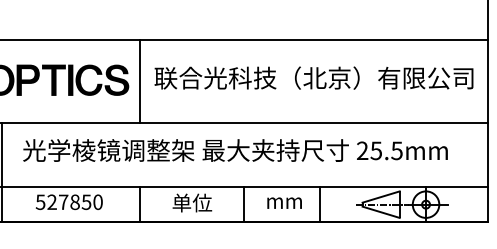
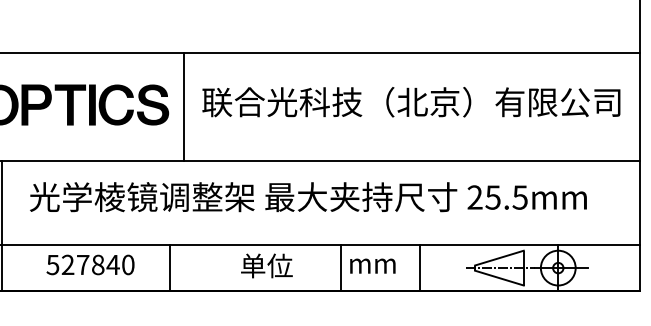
text: (86, 202) -> (112, 265), 527850 -> 527840
text: (192, 202) -> (266, 265), moved
line: (140, 204) -> (169, 267), moved
line: (243, 204) -> (340, 267), moved

